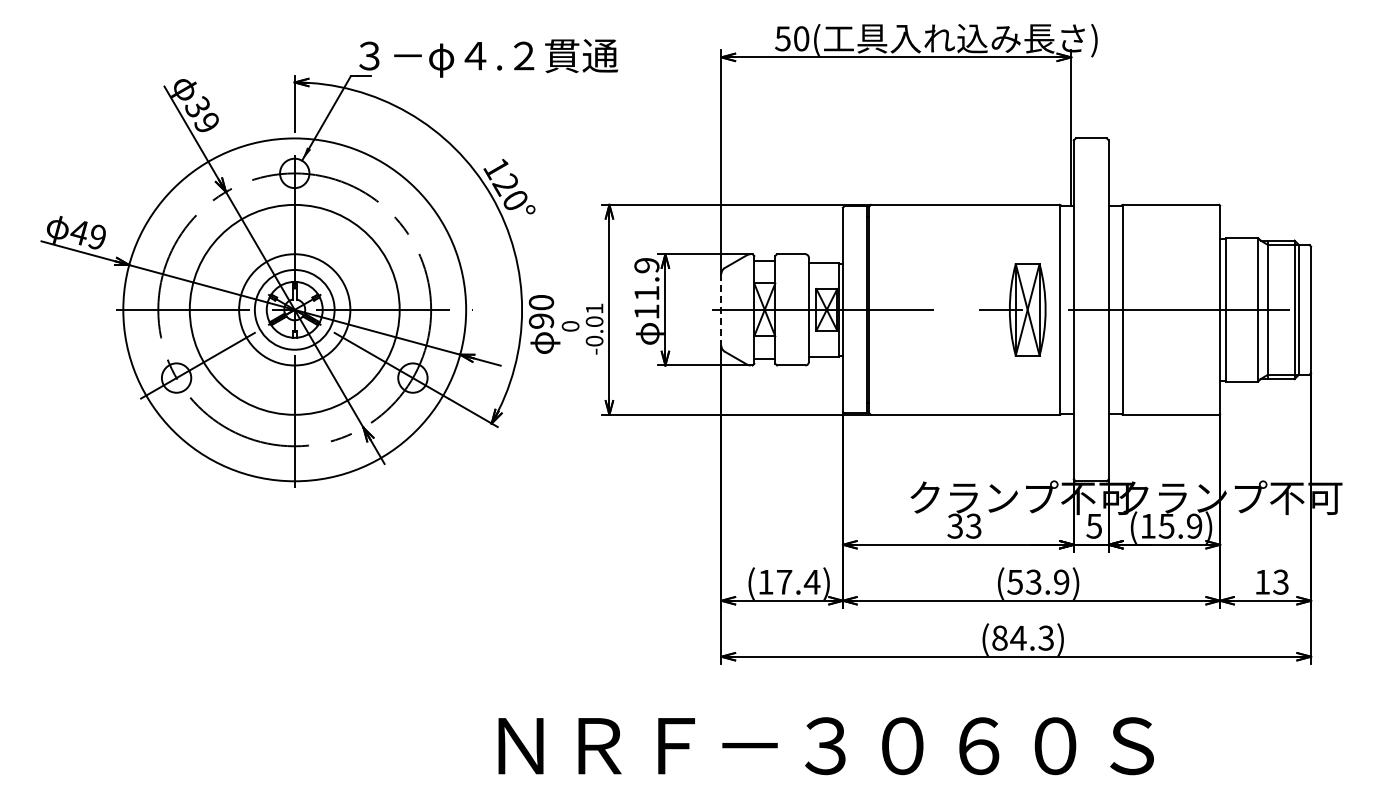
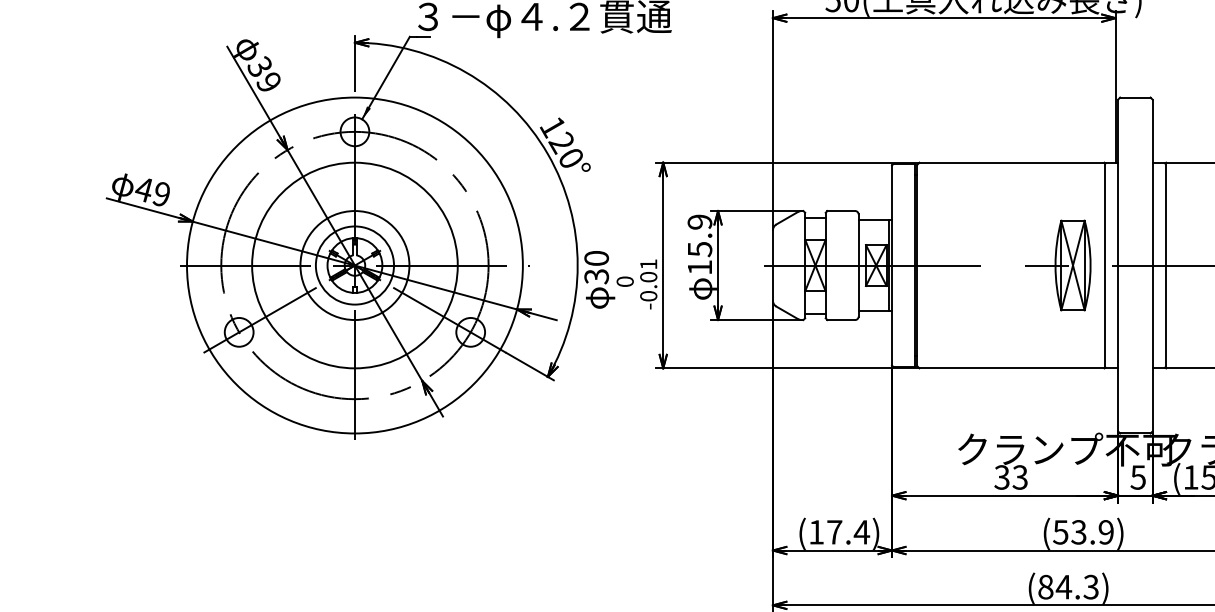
text: (646, 293) -> (699, 249), 11.9 -> 15.9
line: (721, 309) -> (773, 265), dashed -> solid
text: (541, 321) -> (596, 276), 90 -> 30

